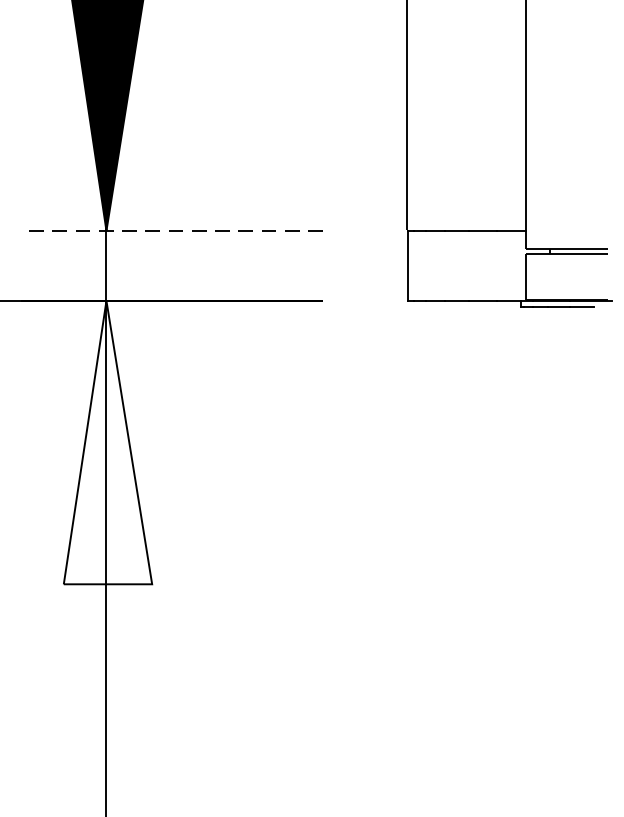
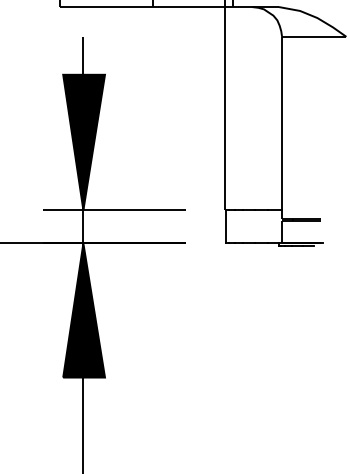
line: (170, 231) -> (113, 210), dashed -> solid
fill: (108, 442) -> (84, 310), added

